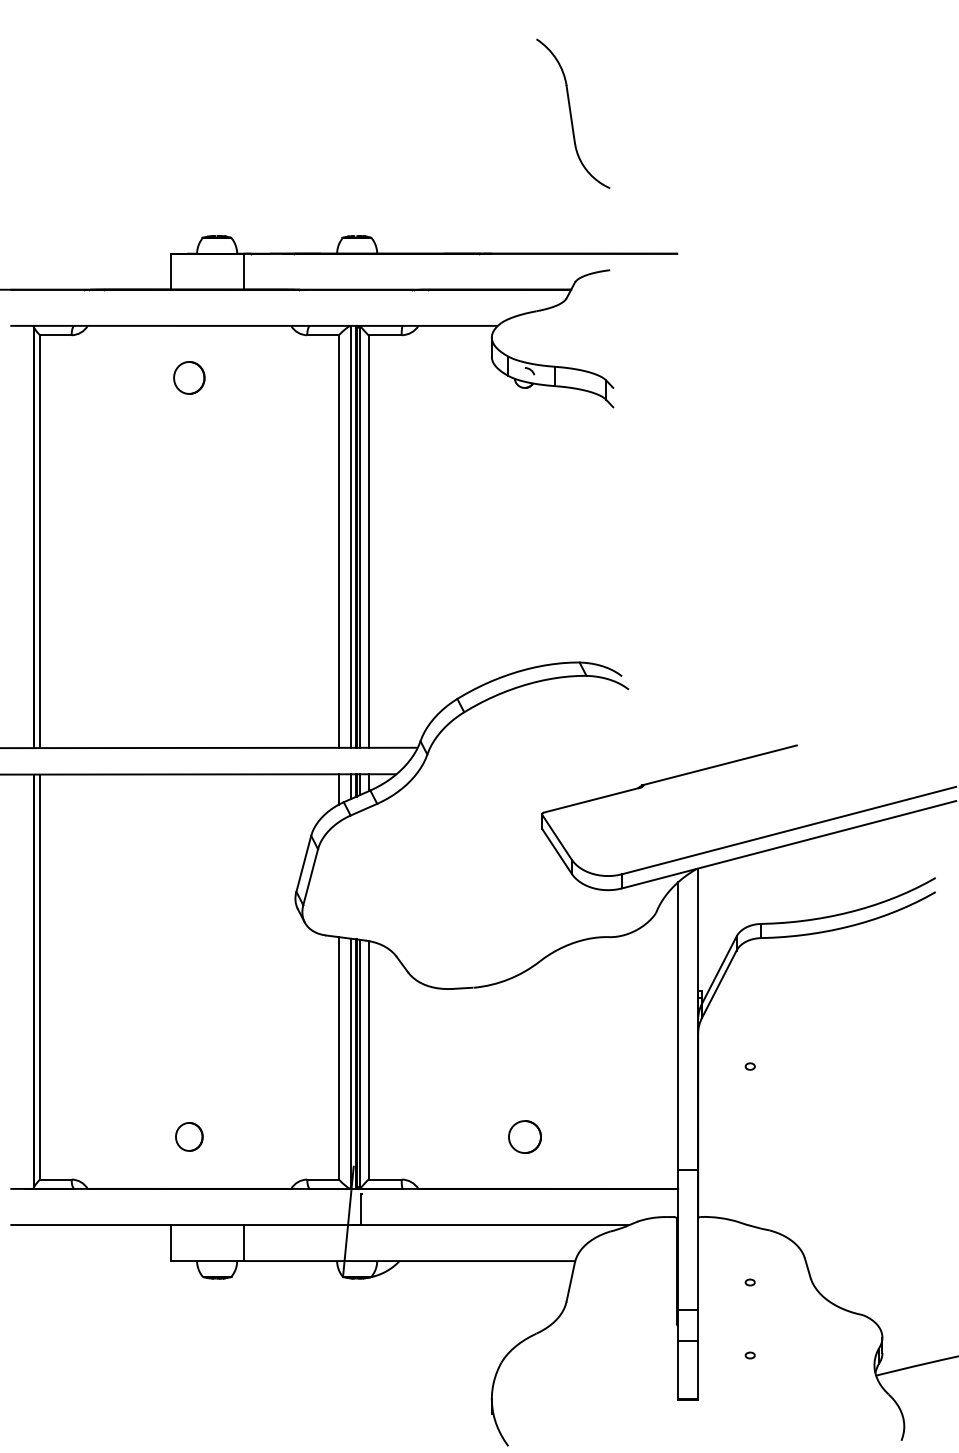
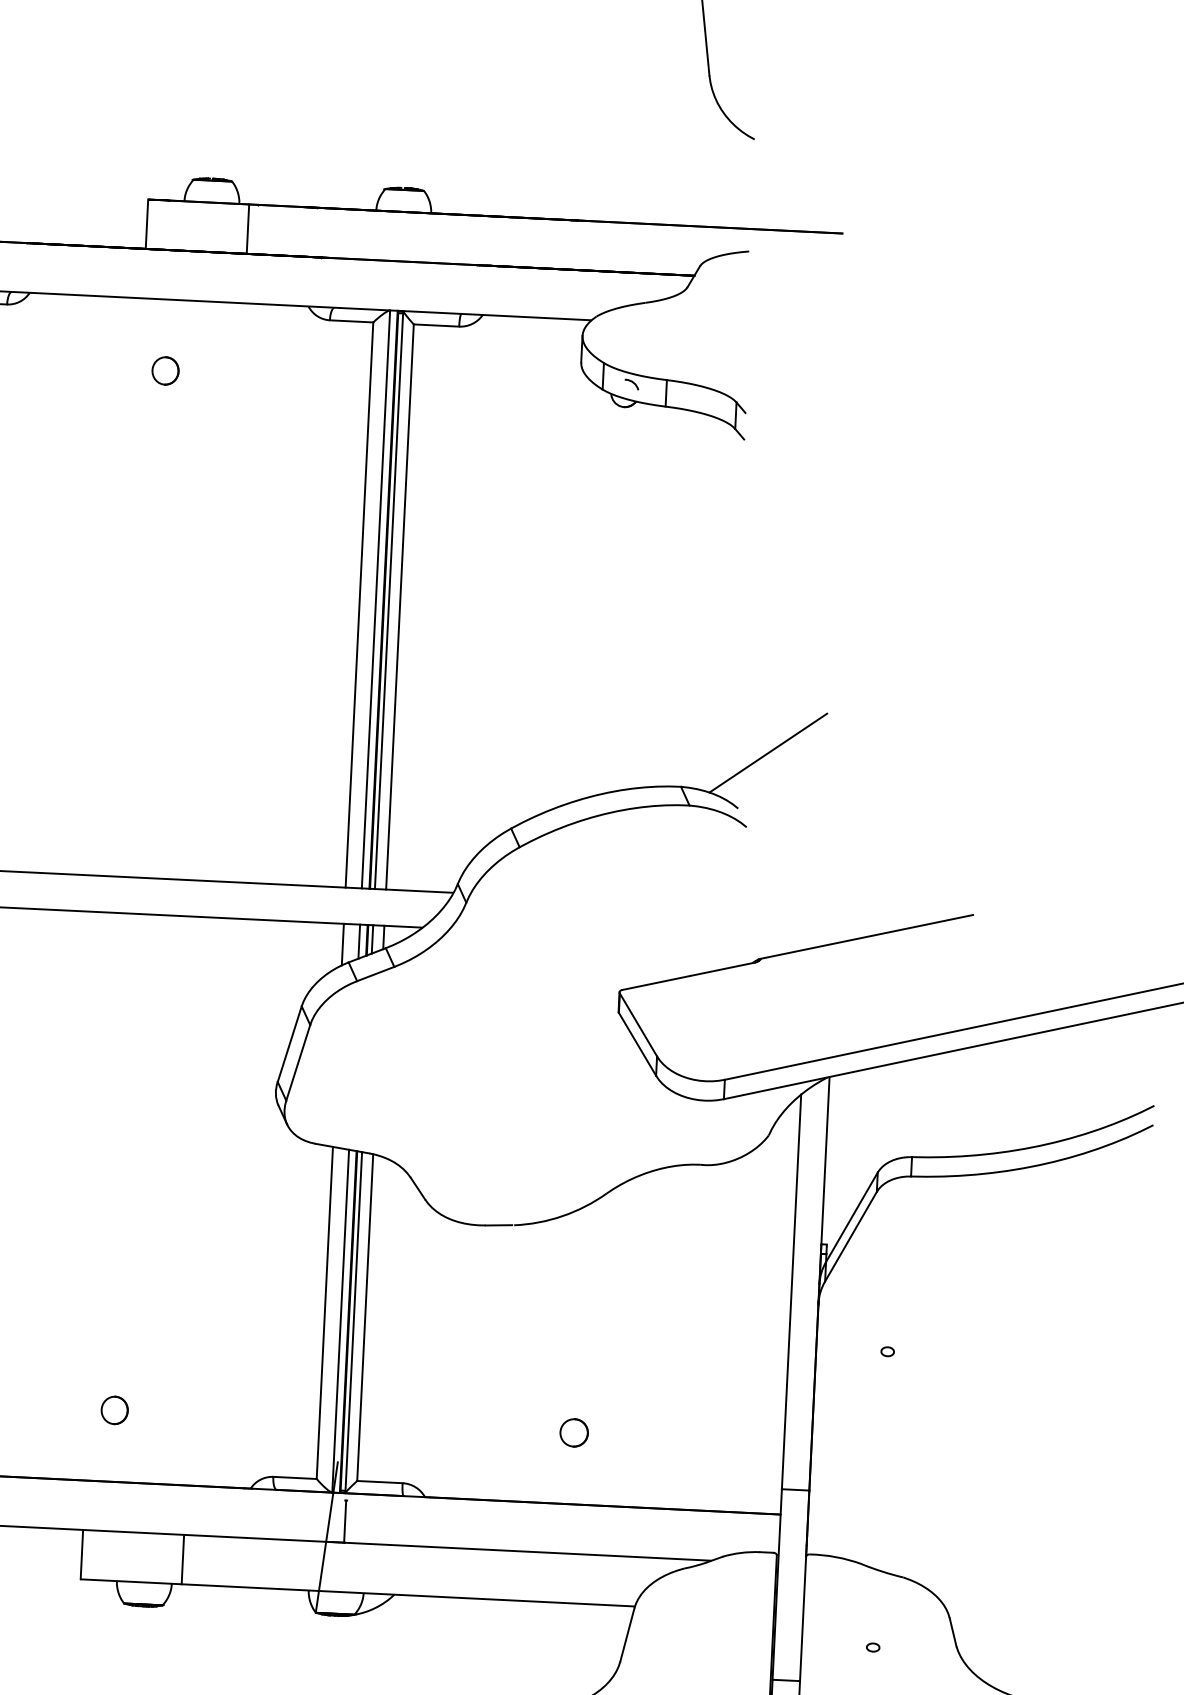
part: (189, 377) -> (165, 370), size x0.62
line: (641, 634) -> (767, 752), added
part: (189, 1136) -> (114, 1409), size x0.71
part: (524, 1136) -> (573, 1432), size x0.62

